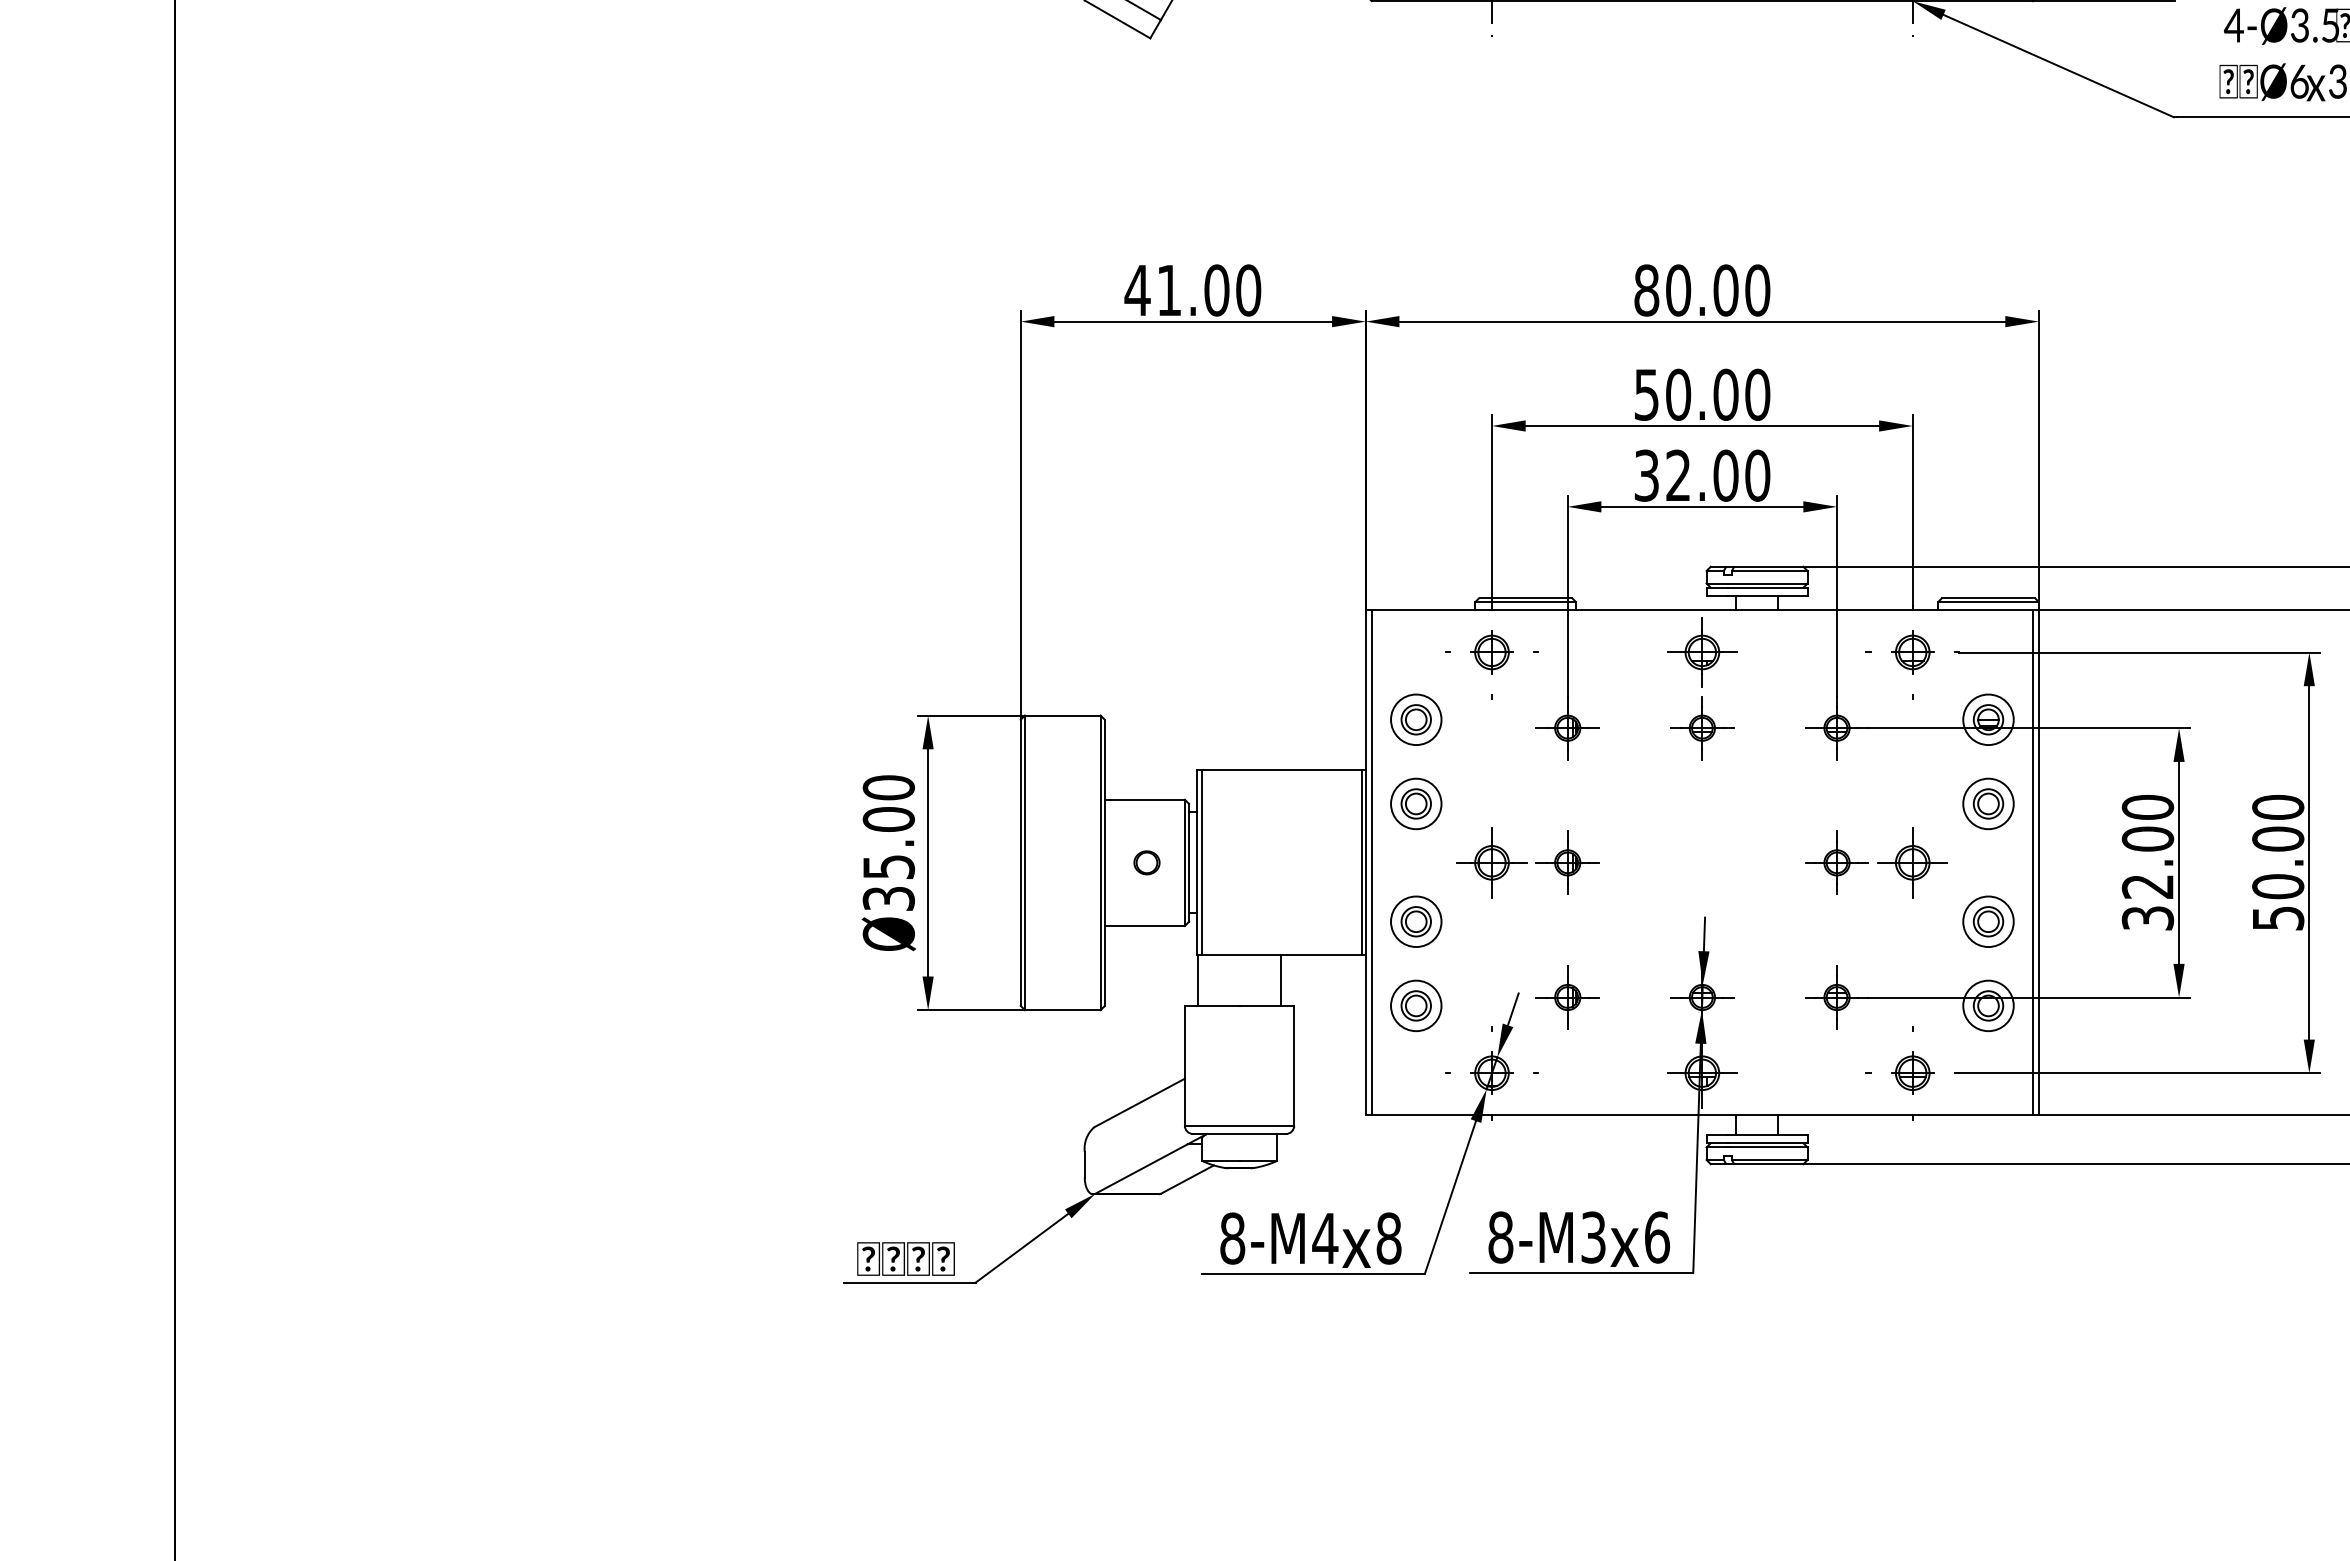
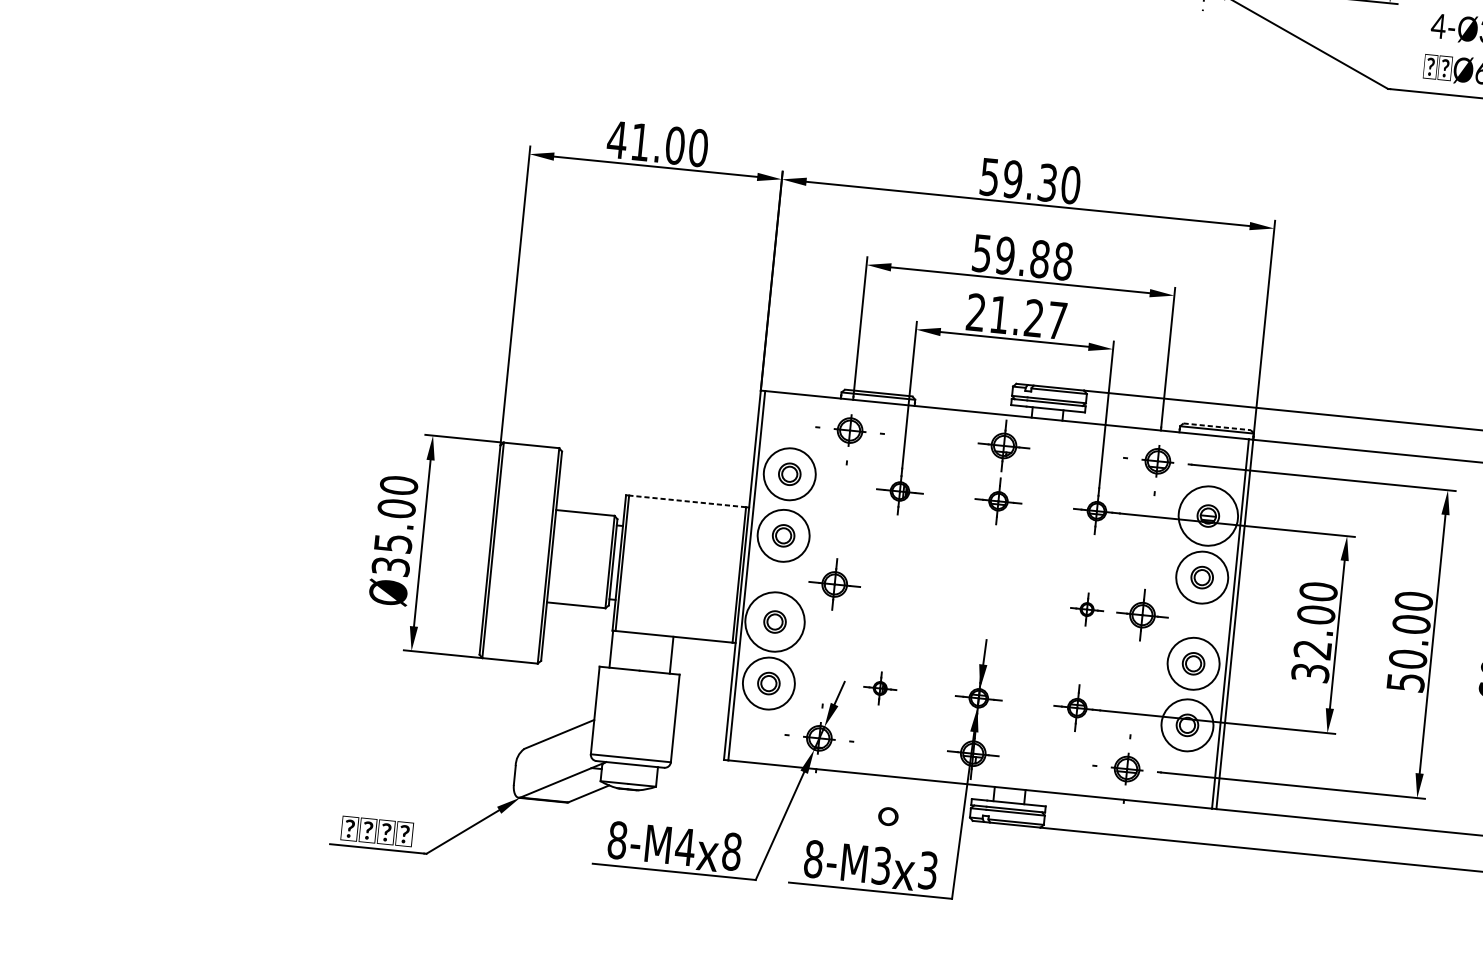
text: (1686, 290) -> (1018, 180), 80.00 -> 59.30
text: (1718, 394) -> (1034, 258), 50.00 -> 59.88
text: (1702, 475) -> (1016, 316), 32.00 -> 21.27
line: (1989, 597) -> (1218, 426), solid -> dashed
circle: (1416, 719) -> (789, 474), size x1.4
circle: (1988, 719) -> (1208, 515), size x1.6
line: (1281, 770) -> (687, 501), solid -> dashed
circle: (1416, 803) -> (783, 535), size x1.4
circle: (1988, 803) -> (1202, 577), size x1.4
part: (1146, 862) -> (888, 816), moved
part: (1567, 862) -> (889, 589), removed
part: (1836, 862) -> (1086, 609), size x0.7
circle: (1416, 921) -> (775, 621), size x1.6
circle: (1988, 921) -> (1193, 663), size x1.4
part: (1567, 997) -> (880, 688), size x0.7
circle: (1416, 1005) -> (769, 683), size x1.4
circle: (1988, 1005) -> (1187, 725), size x1.4
text: (1657, 1237) -> (928, 870), 6 -> 3

